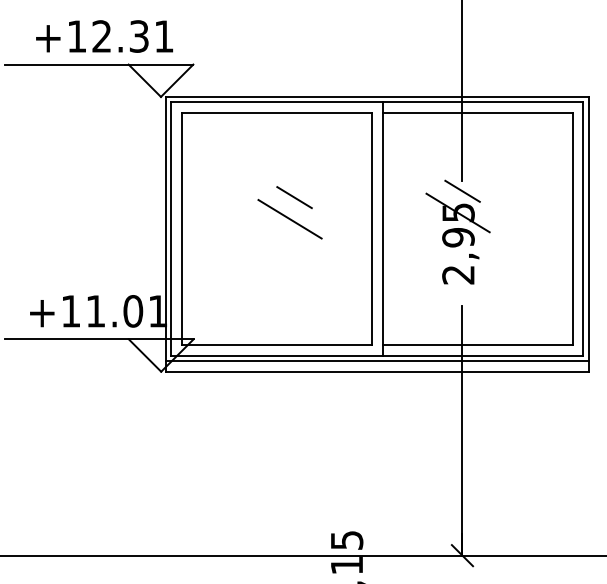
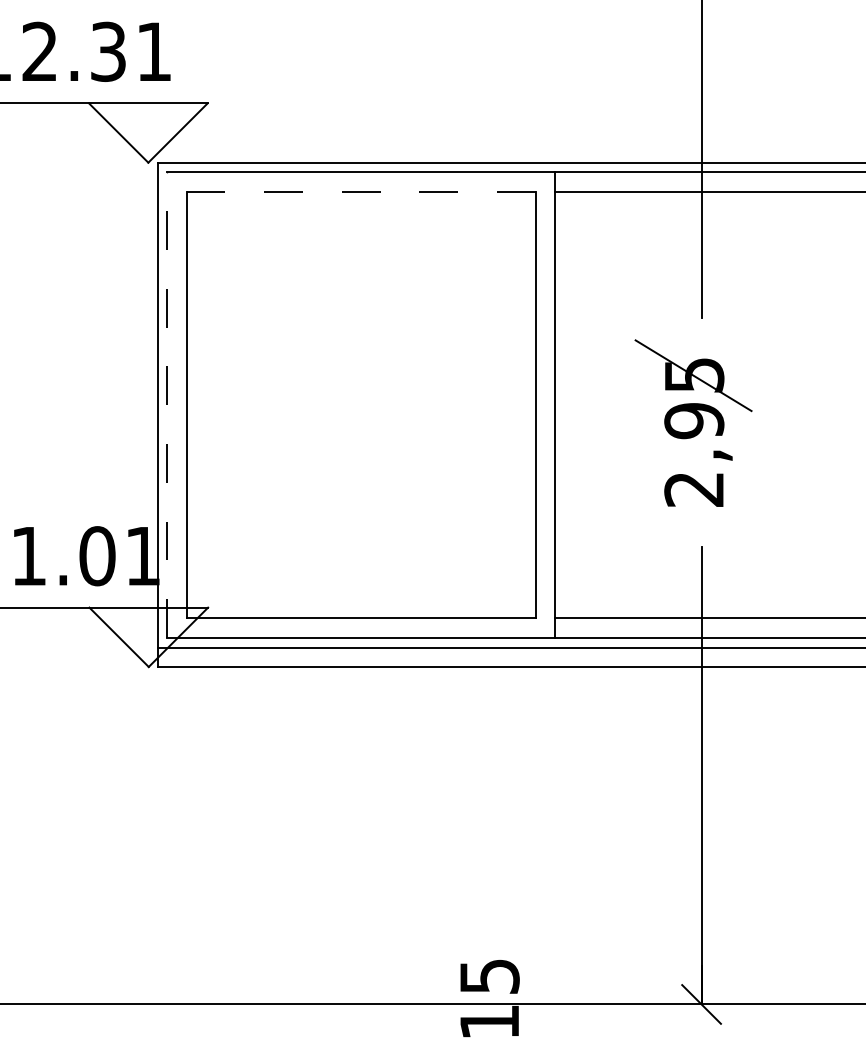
line: (277, 112) -> (362, 191), solid -> dashed
line: (462, 190) -> (701, 334), removed
line: (294, 197) -> (393, 347), removed
line: (289, 219) -> (384, 387), removed
line: (171, 229) -> (167, 405), solid -> dashed

